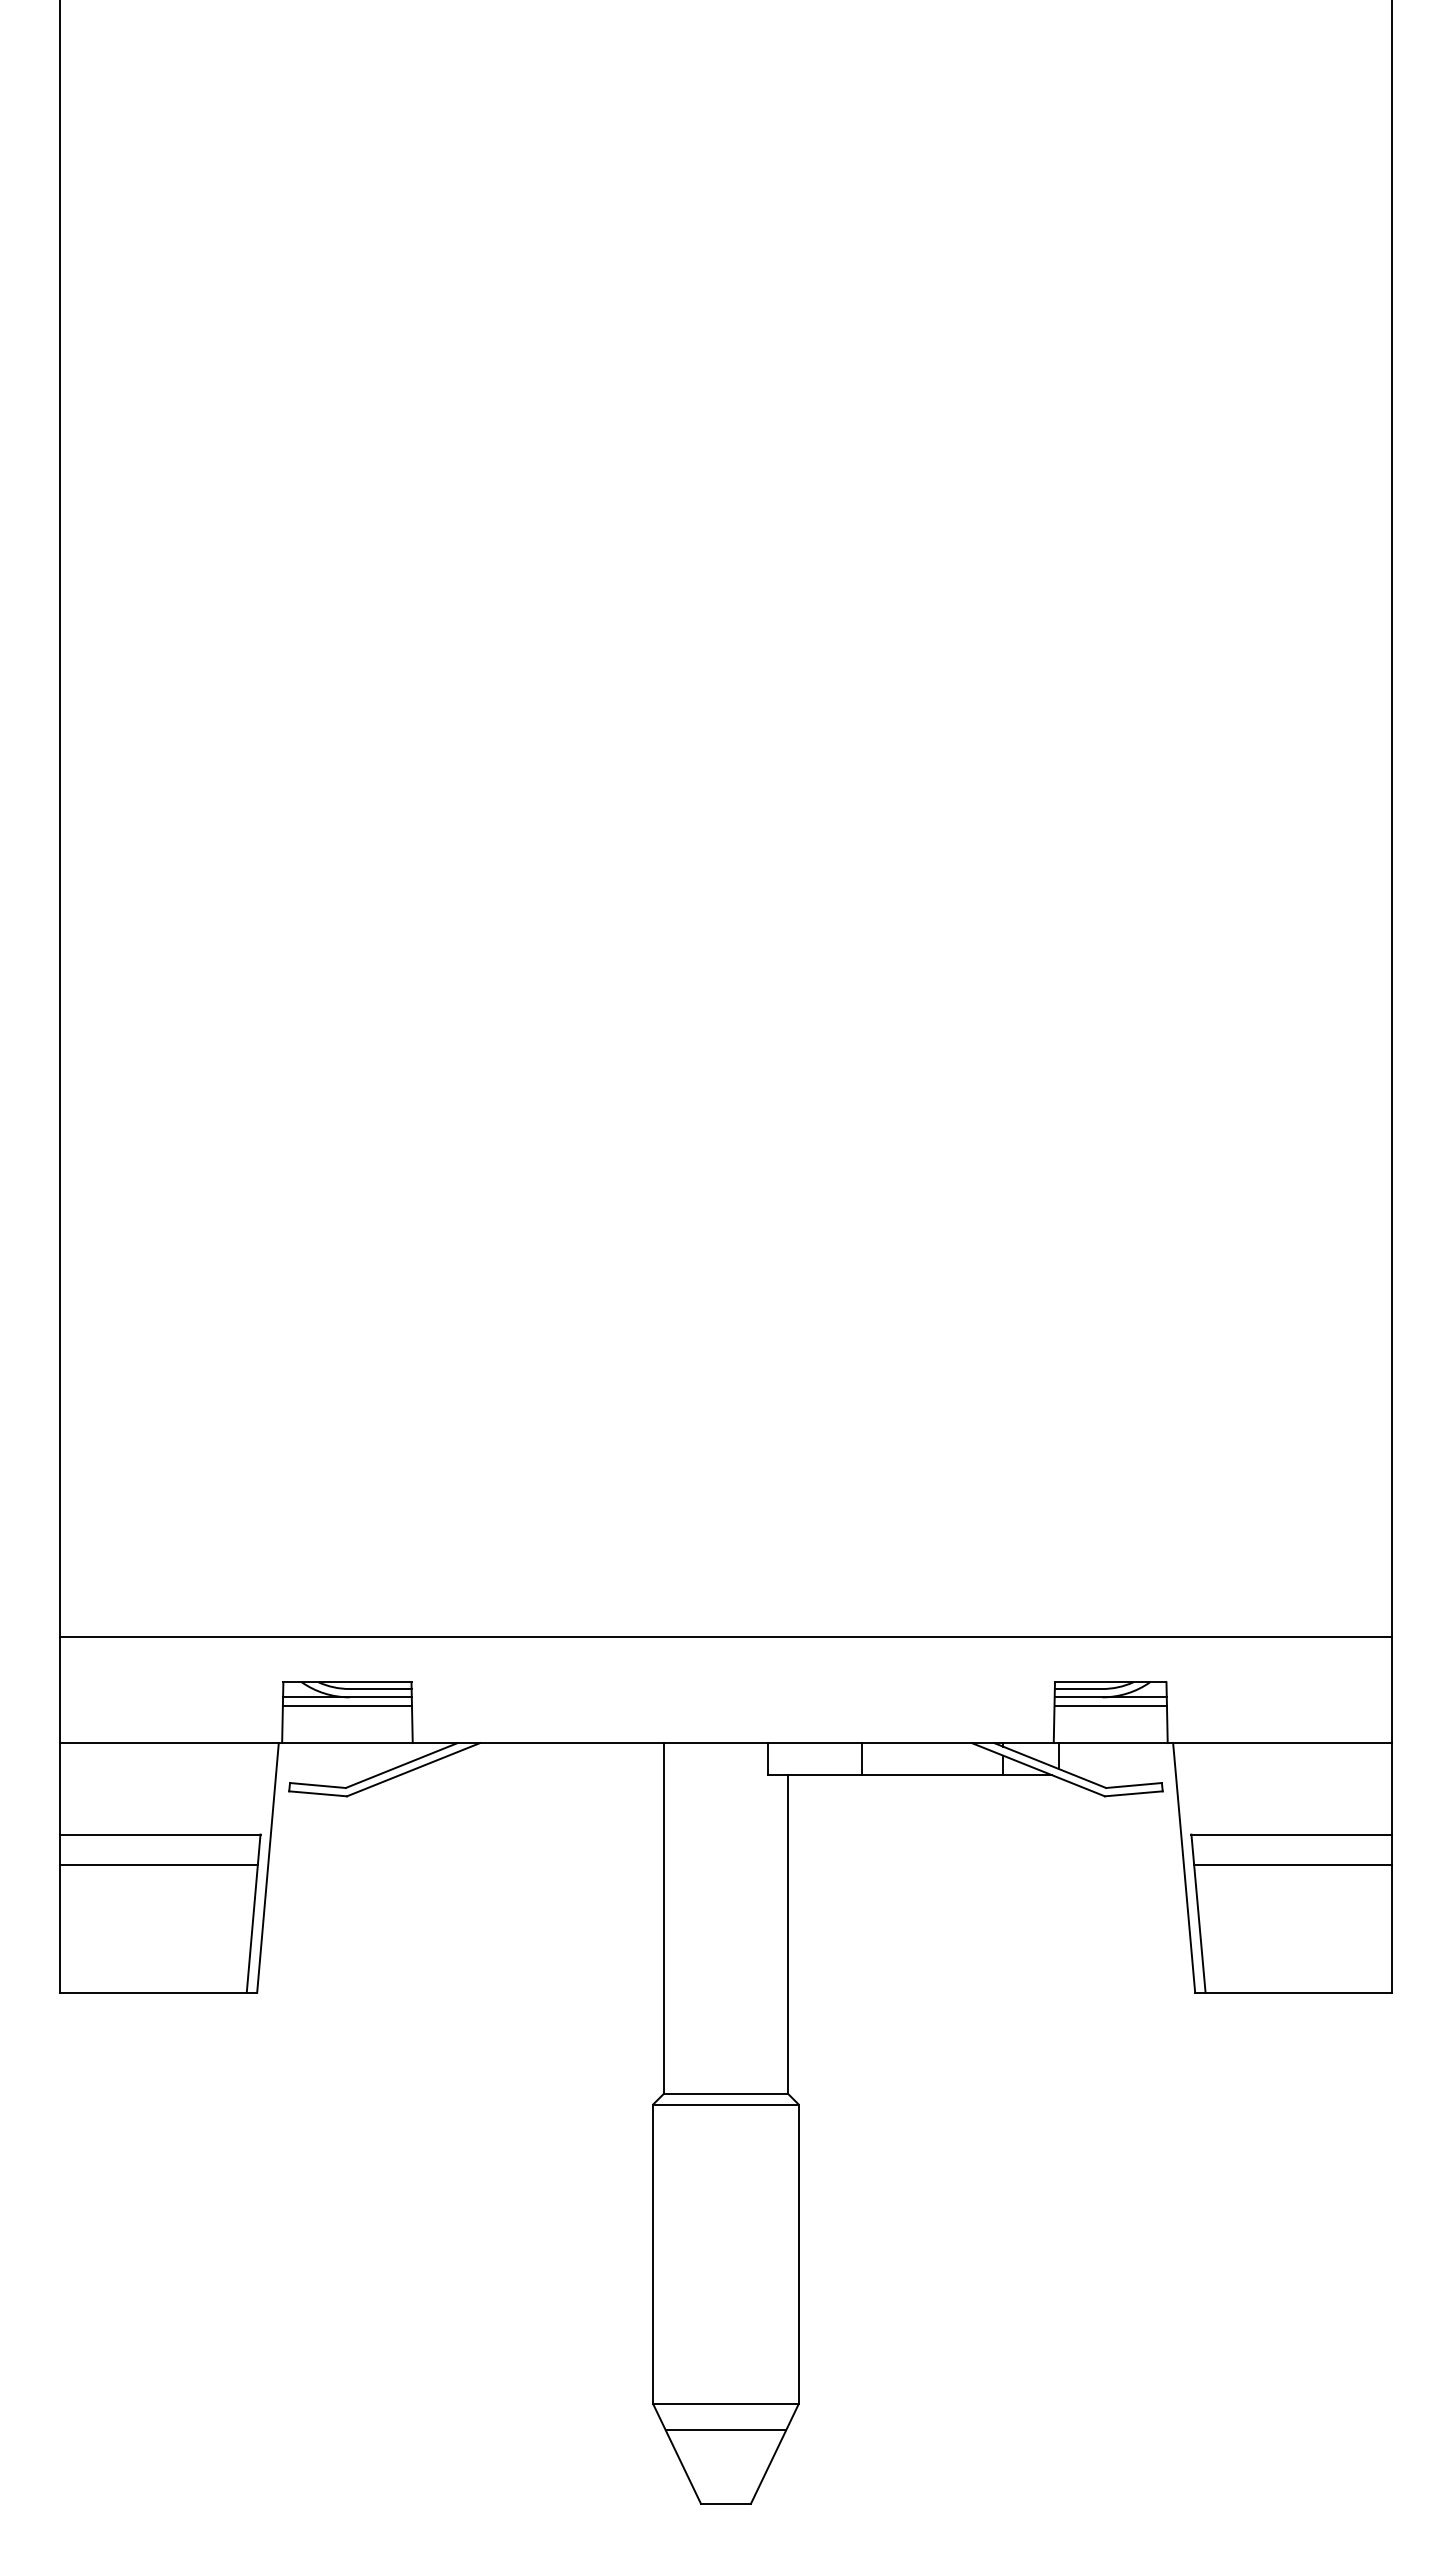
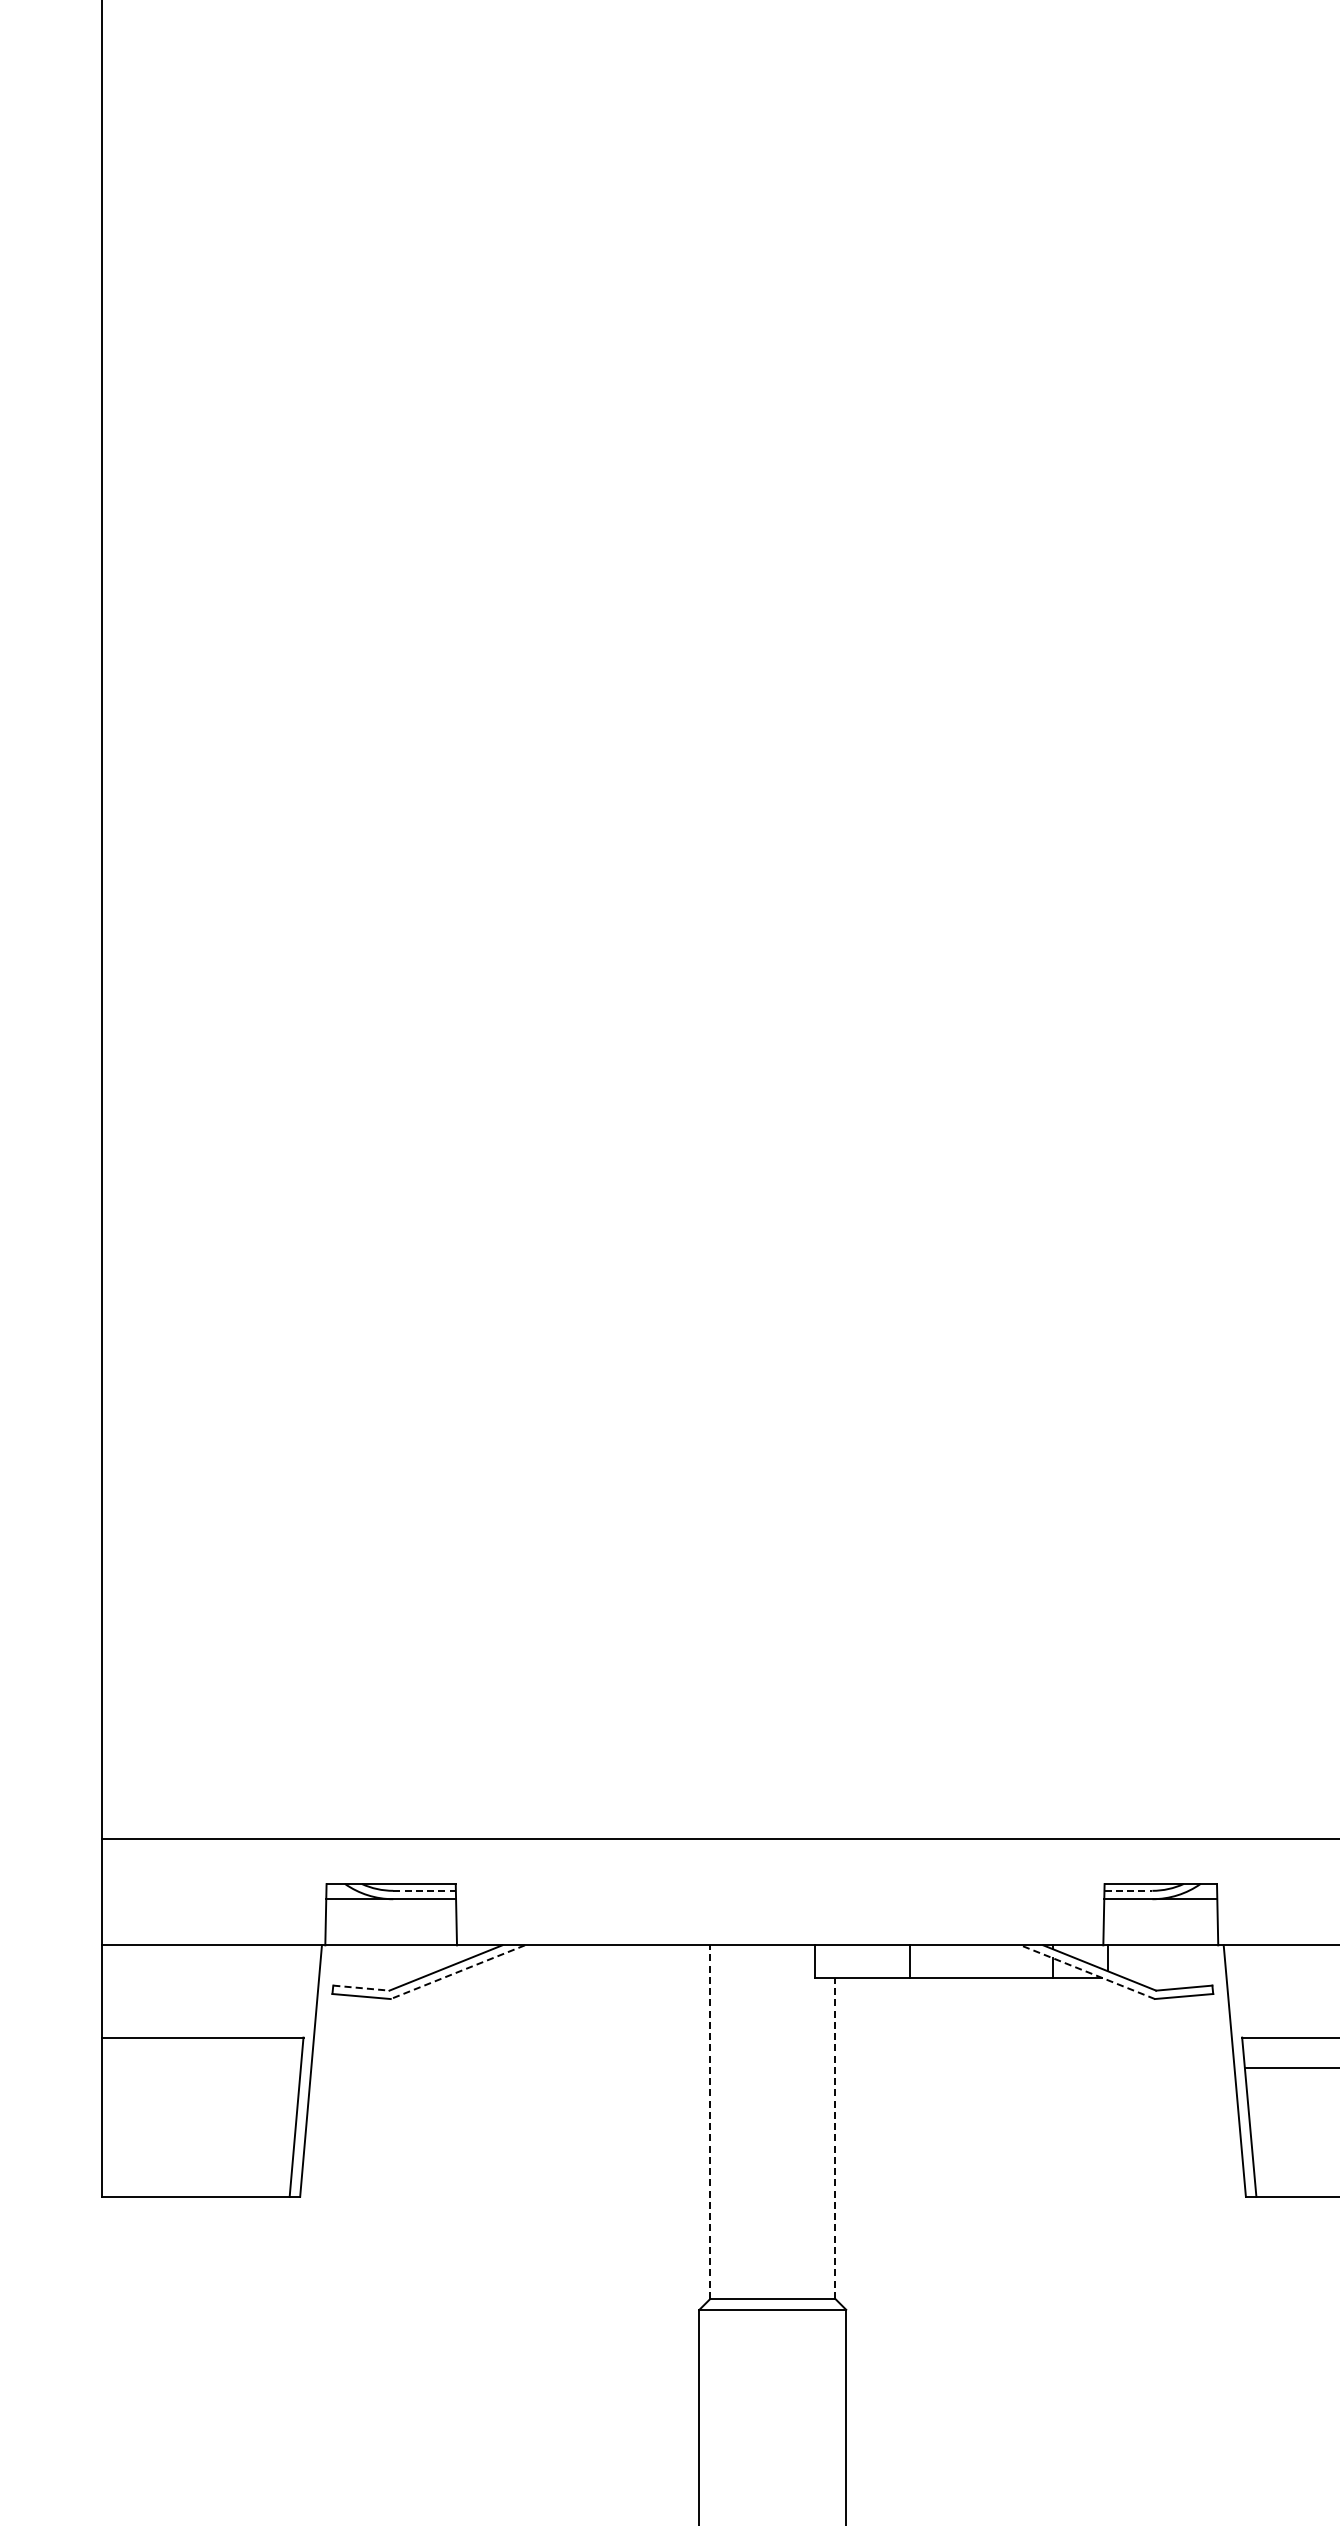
line: (381, 1689) -> (425, 1891), solid -> dashed
line: (1078, 1689) -> (1128, 1891), solid -> dashed
line: (346, 1705) -> (390, 1907), removed
line: (1110, 1705) -> (1160, 1907), removed
line: (413, 1769) -> (457, 1971), solid -> dashed
line: (1038, 1769) -> (1087, 1971), solid -> dashed
line: (317, 1785) -> (360, 1988), solid -> dashed
line: (159, 1864) -> (201, 2067), removed
line: (663, 1917) -> (709, 2121), solid -> dashed
line: (787, 1933) -> (834, 2137), solid -> dashed

